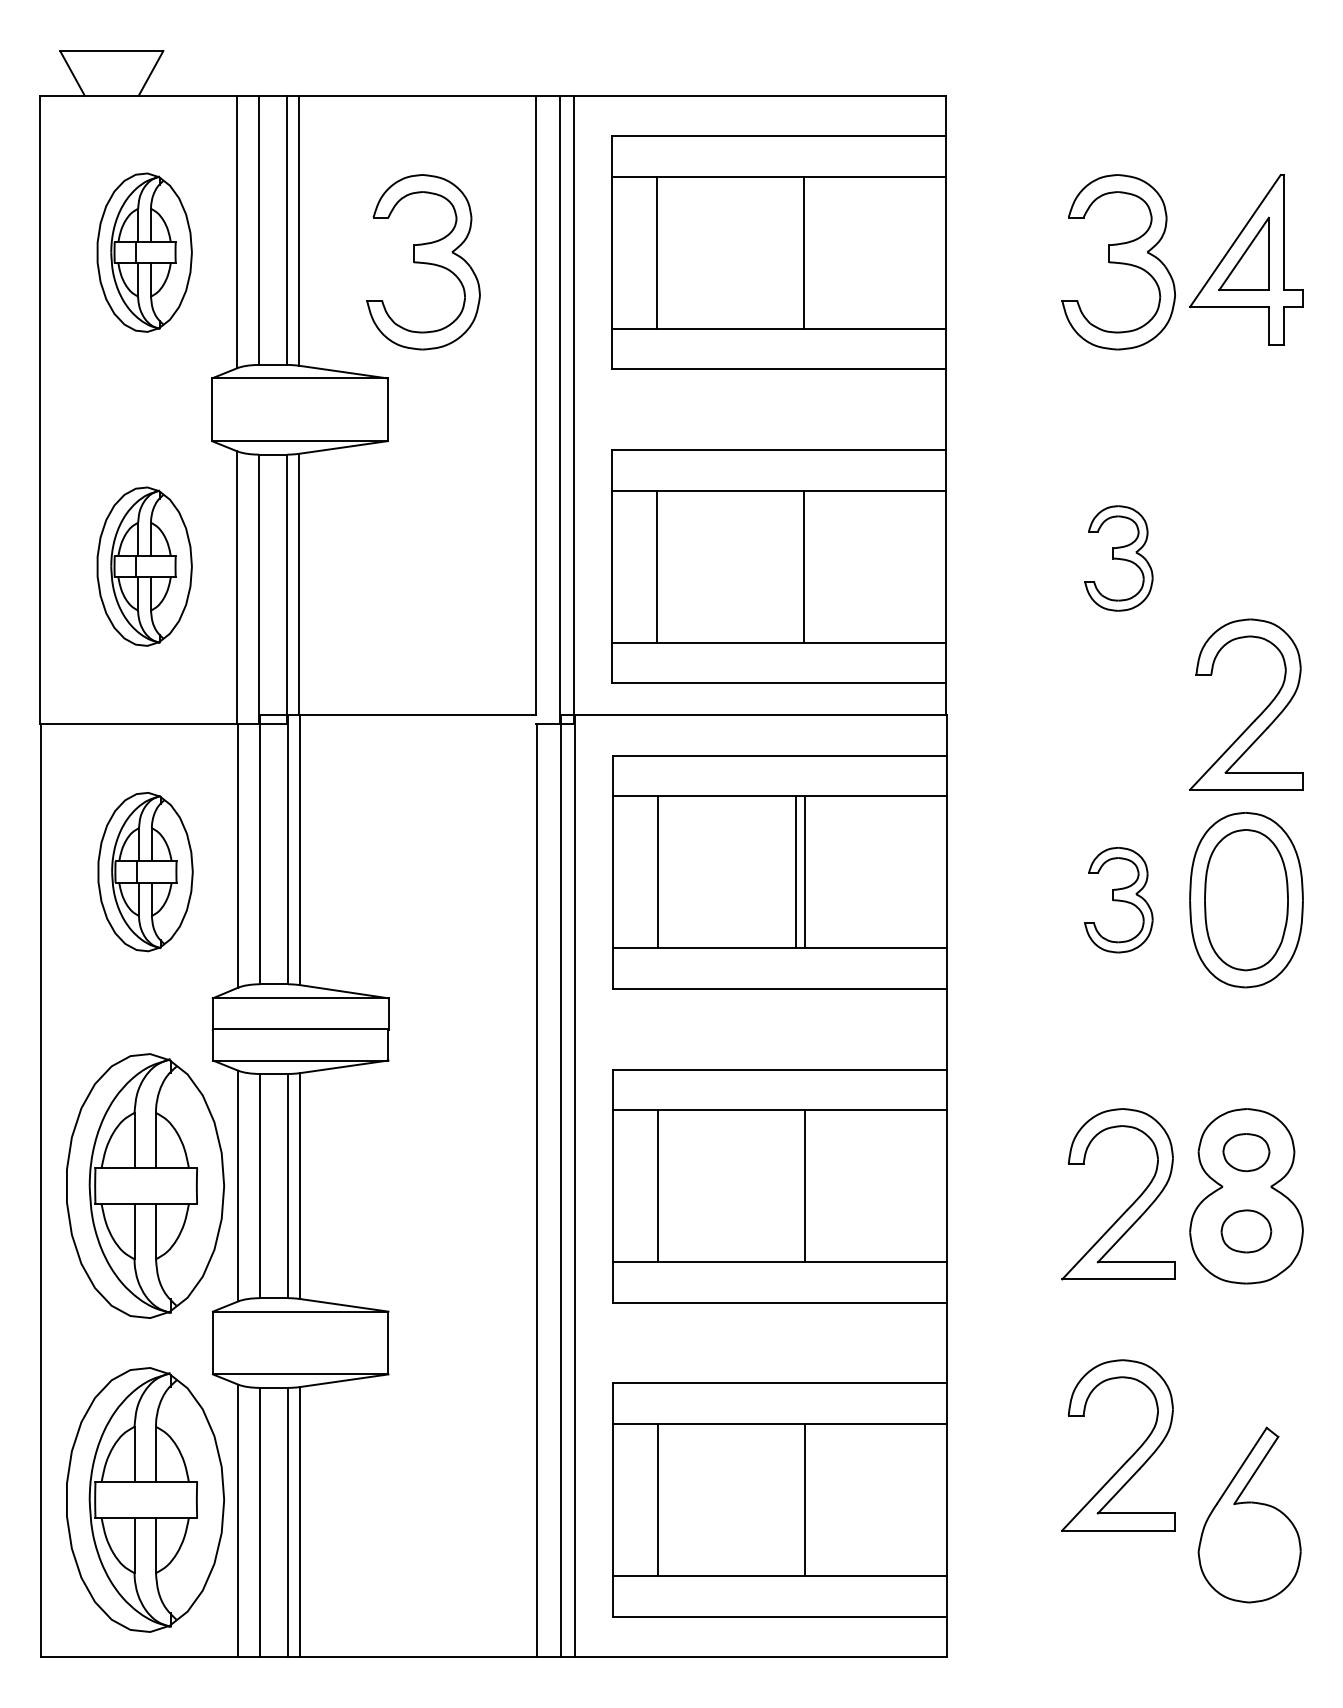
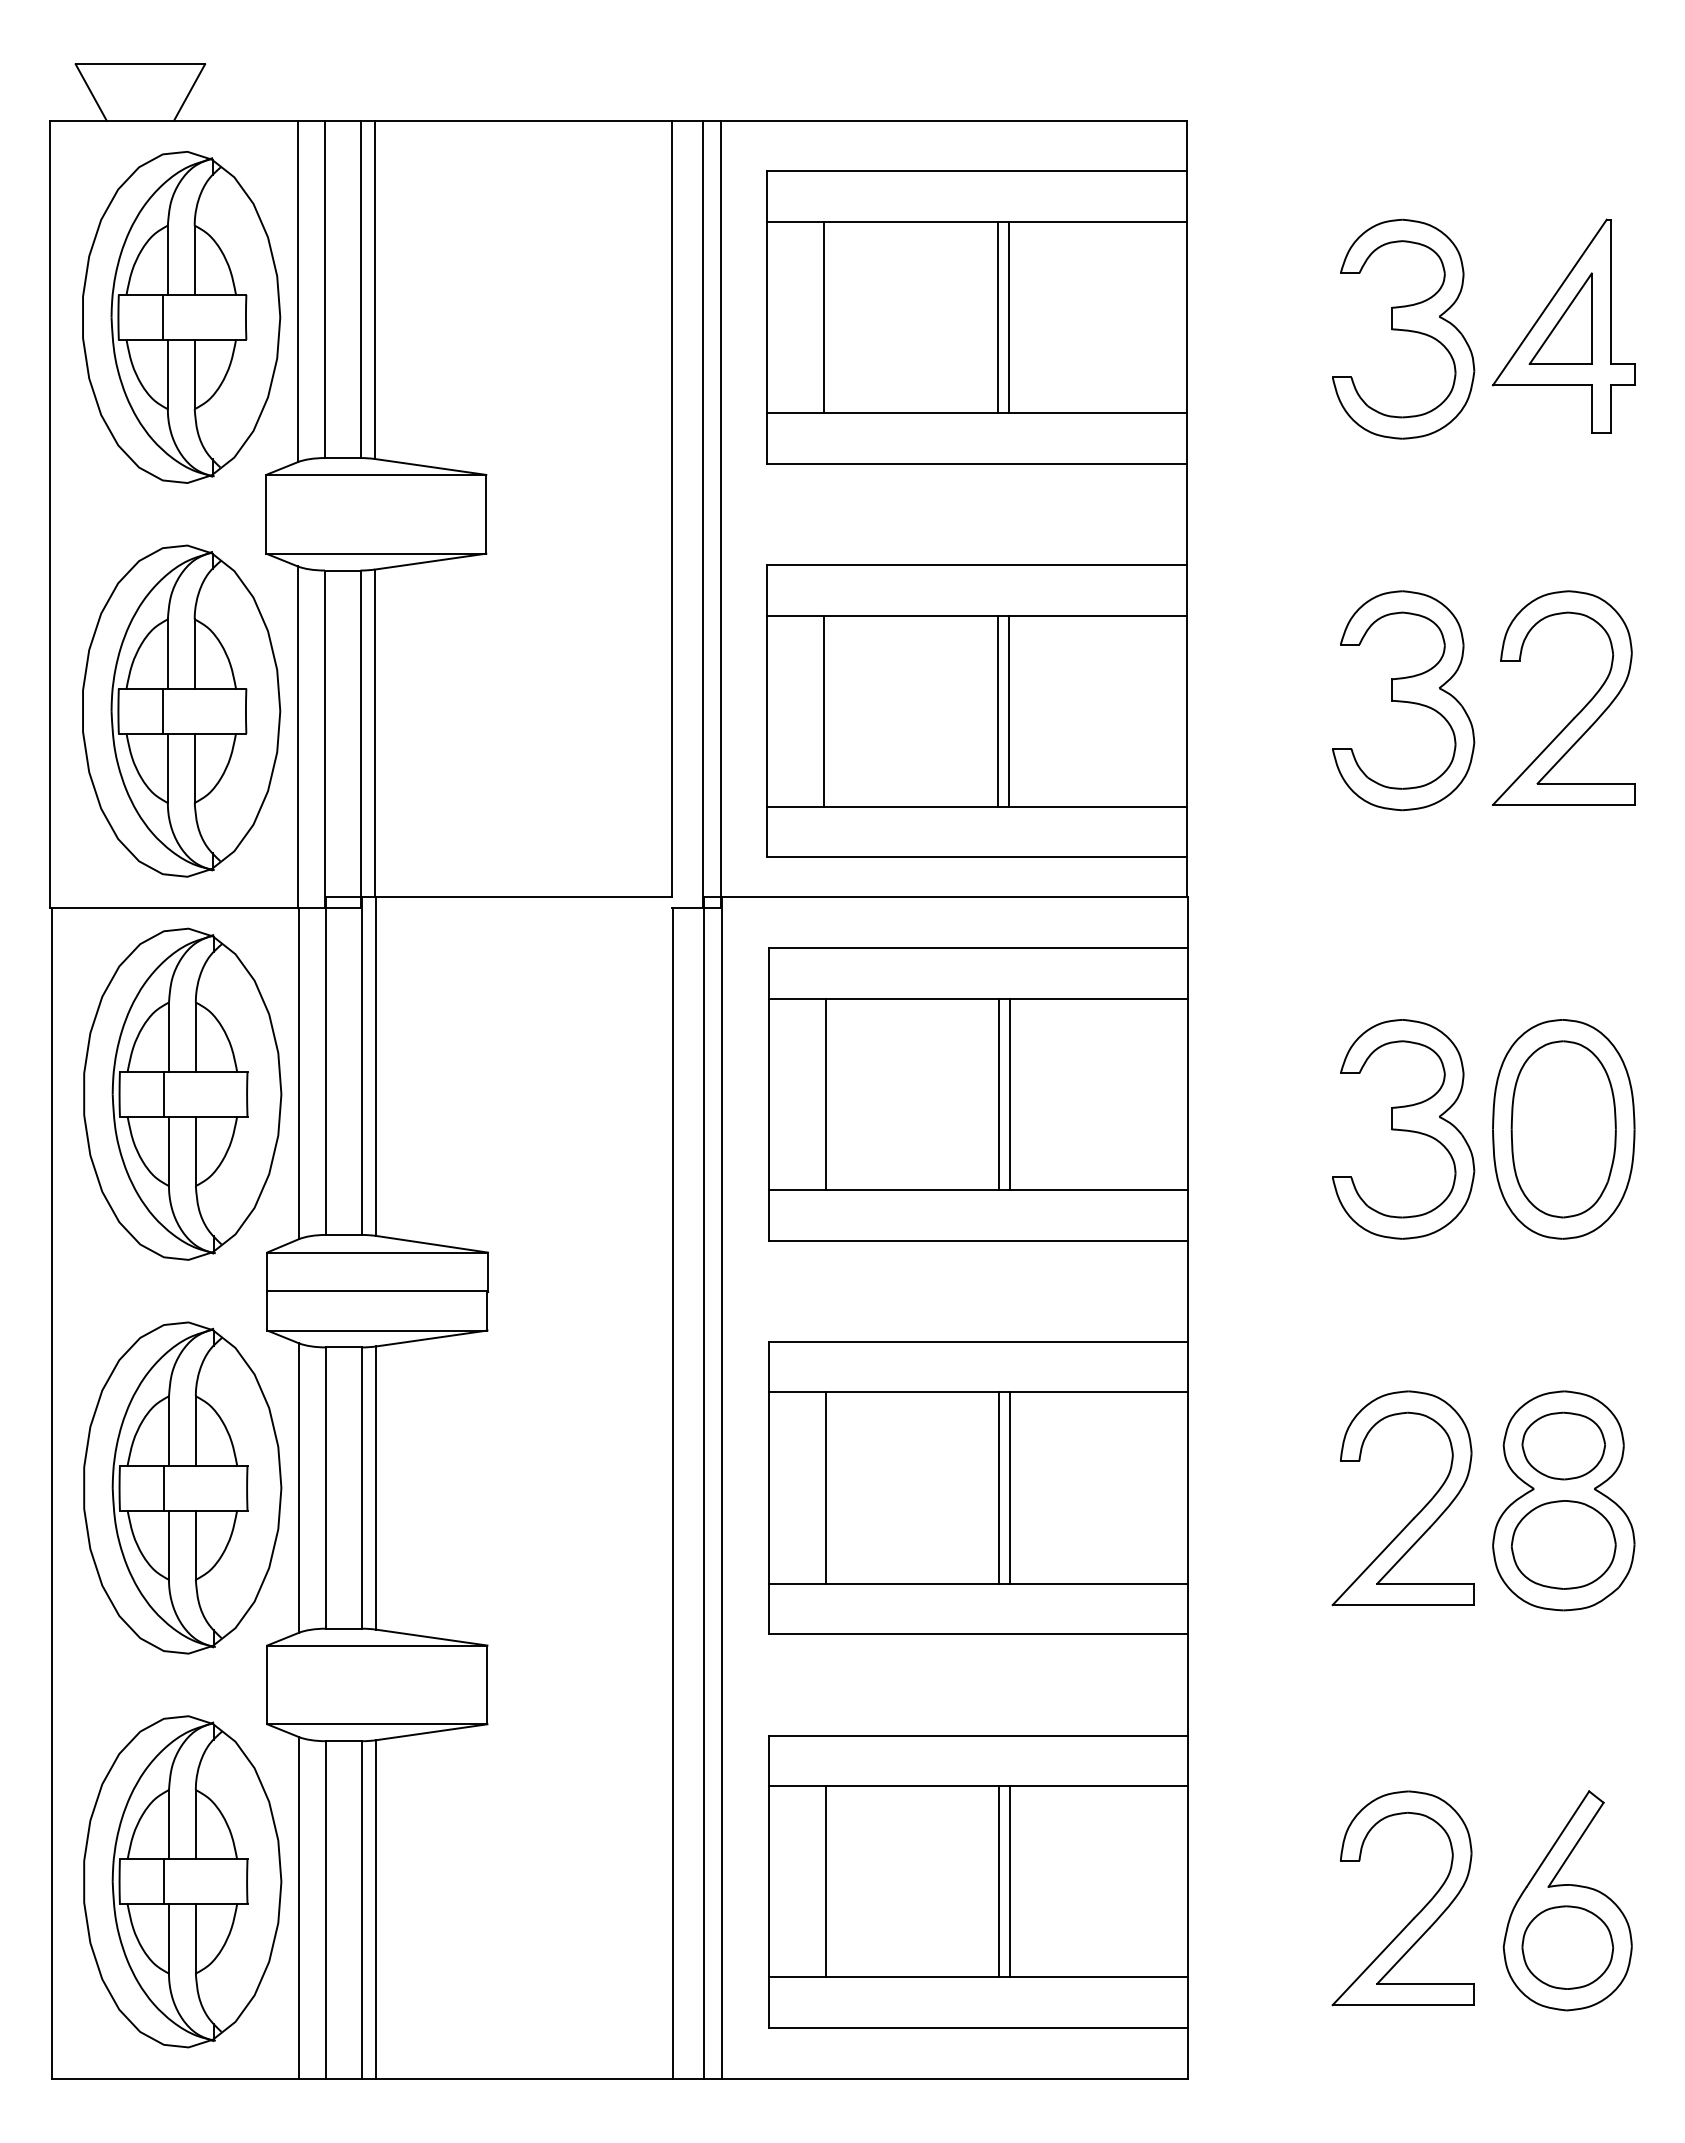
part: (144, 252) -> (181, 316), size x1.67
line: (795, 252) -> (998, 317), added
part: (423, 261) -> (531, 328), removed
part: (1118, 558) -> (1403, 700), size x1.67
part: (144, 566) -> (181, 710), size x1.67
line: (795, 566) -> (998, 710), added
part: (1258, 716) -> (1578, 712), moved
part: (145, 871) -> (182, 1093), size x1.67
part: (1118, 900) -> (1403, 1129), size x1.67
part: (1246, 1152) -> (1563, 1445), size x1.43
line: (130, 1185) -> (163, 1487), added
line: (796, 1185) -> (999, 1487), added
part: (1246, 1231) -> (1563, 1544), size x1.67
part: (1129, 1457) -> (1417, 1913), moved
line: (130, 1499) -> (163, 1881), added
line: (796, 1499) -> (999, 1881), added
part: (1249, 1552) -> (1567, 1947), added

